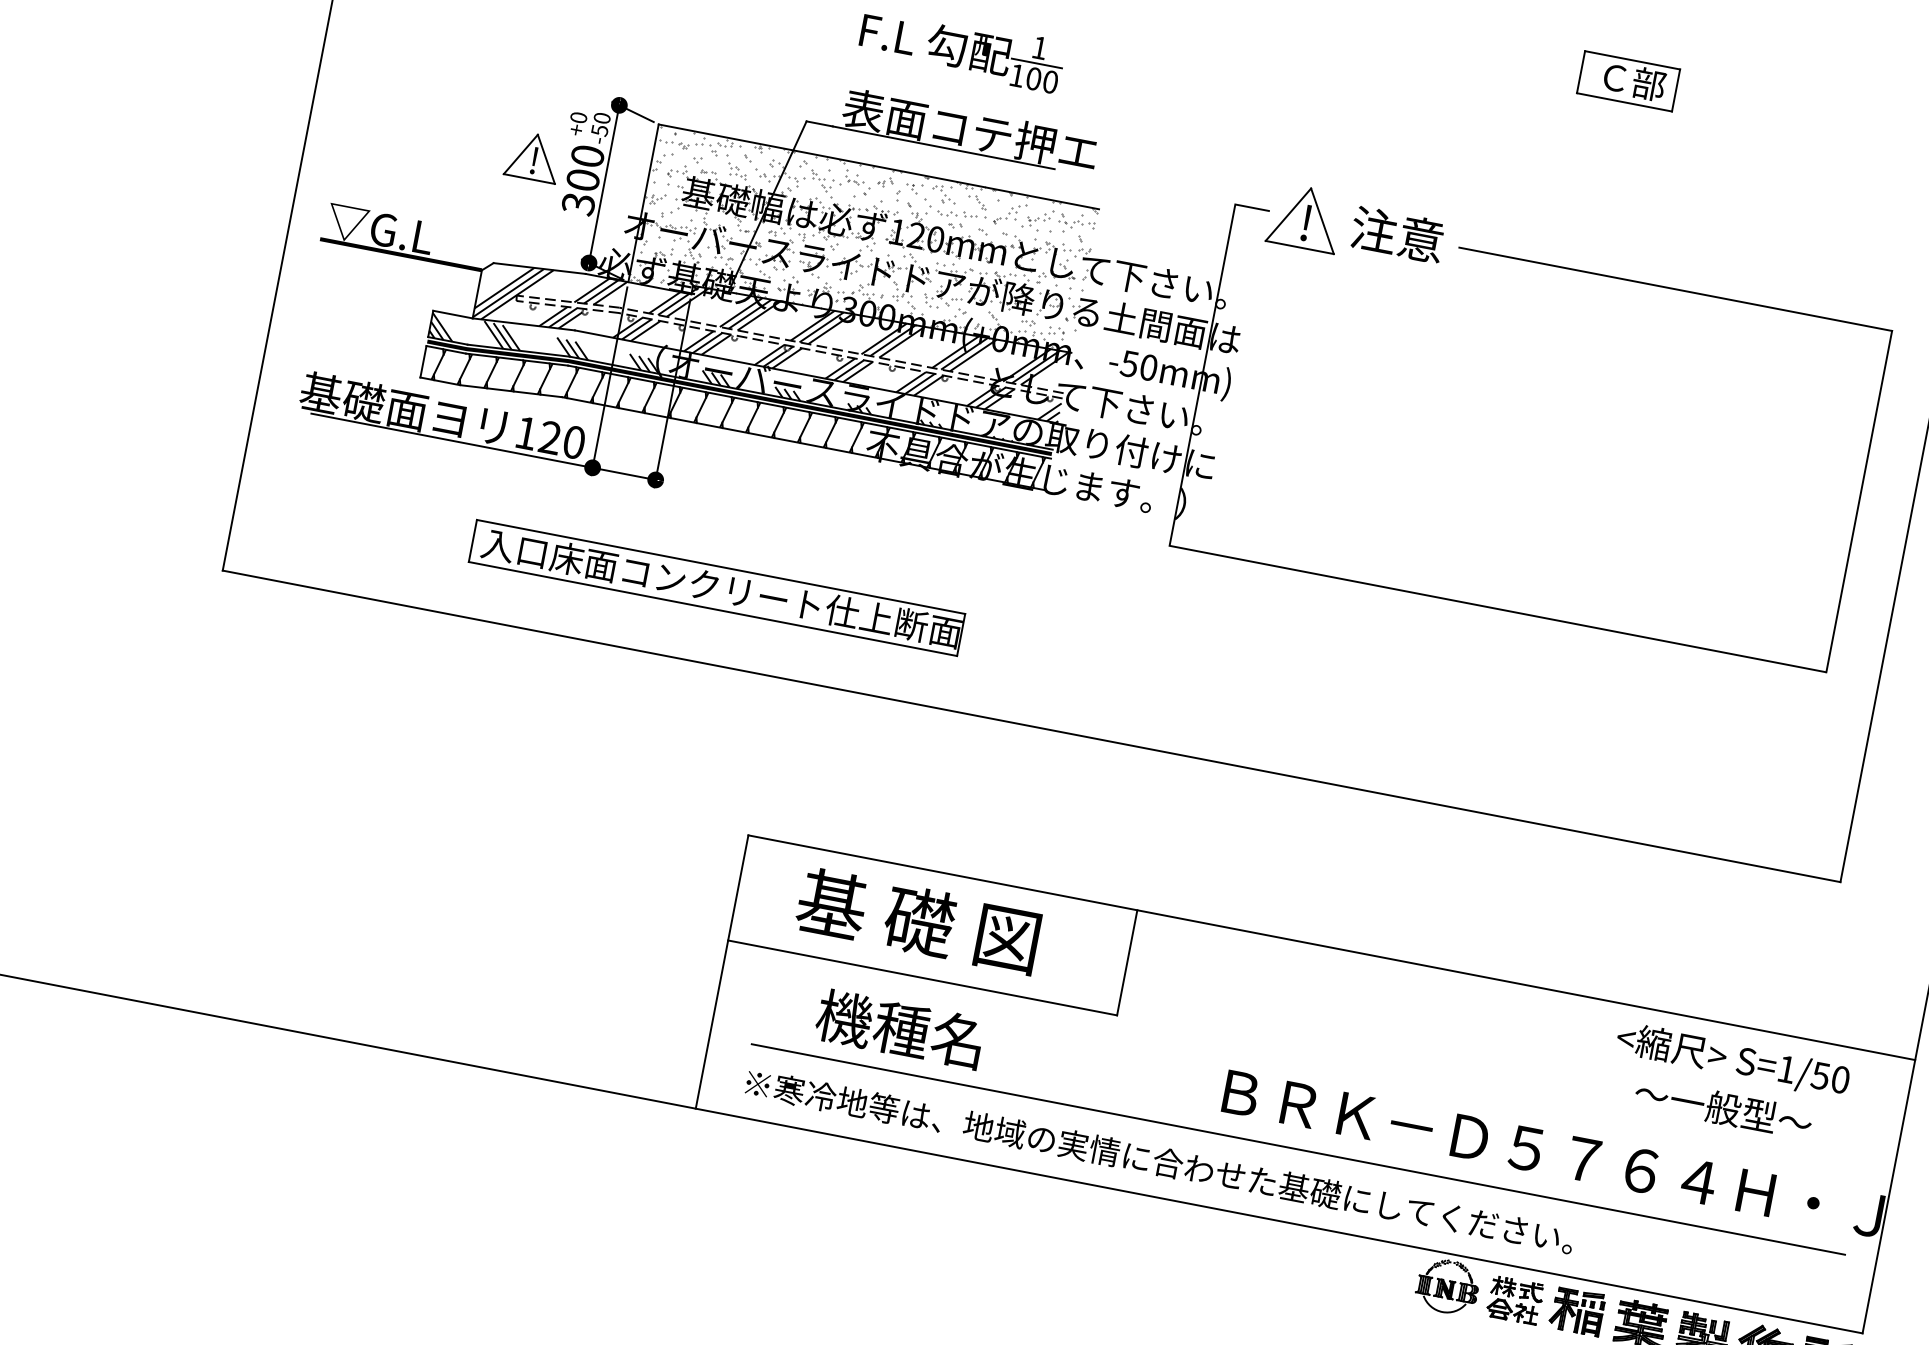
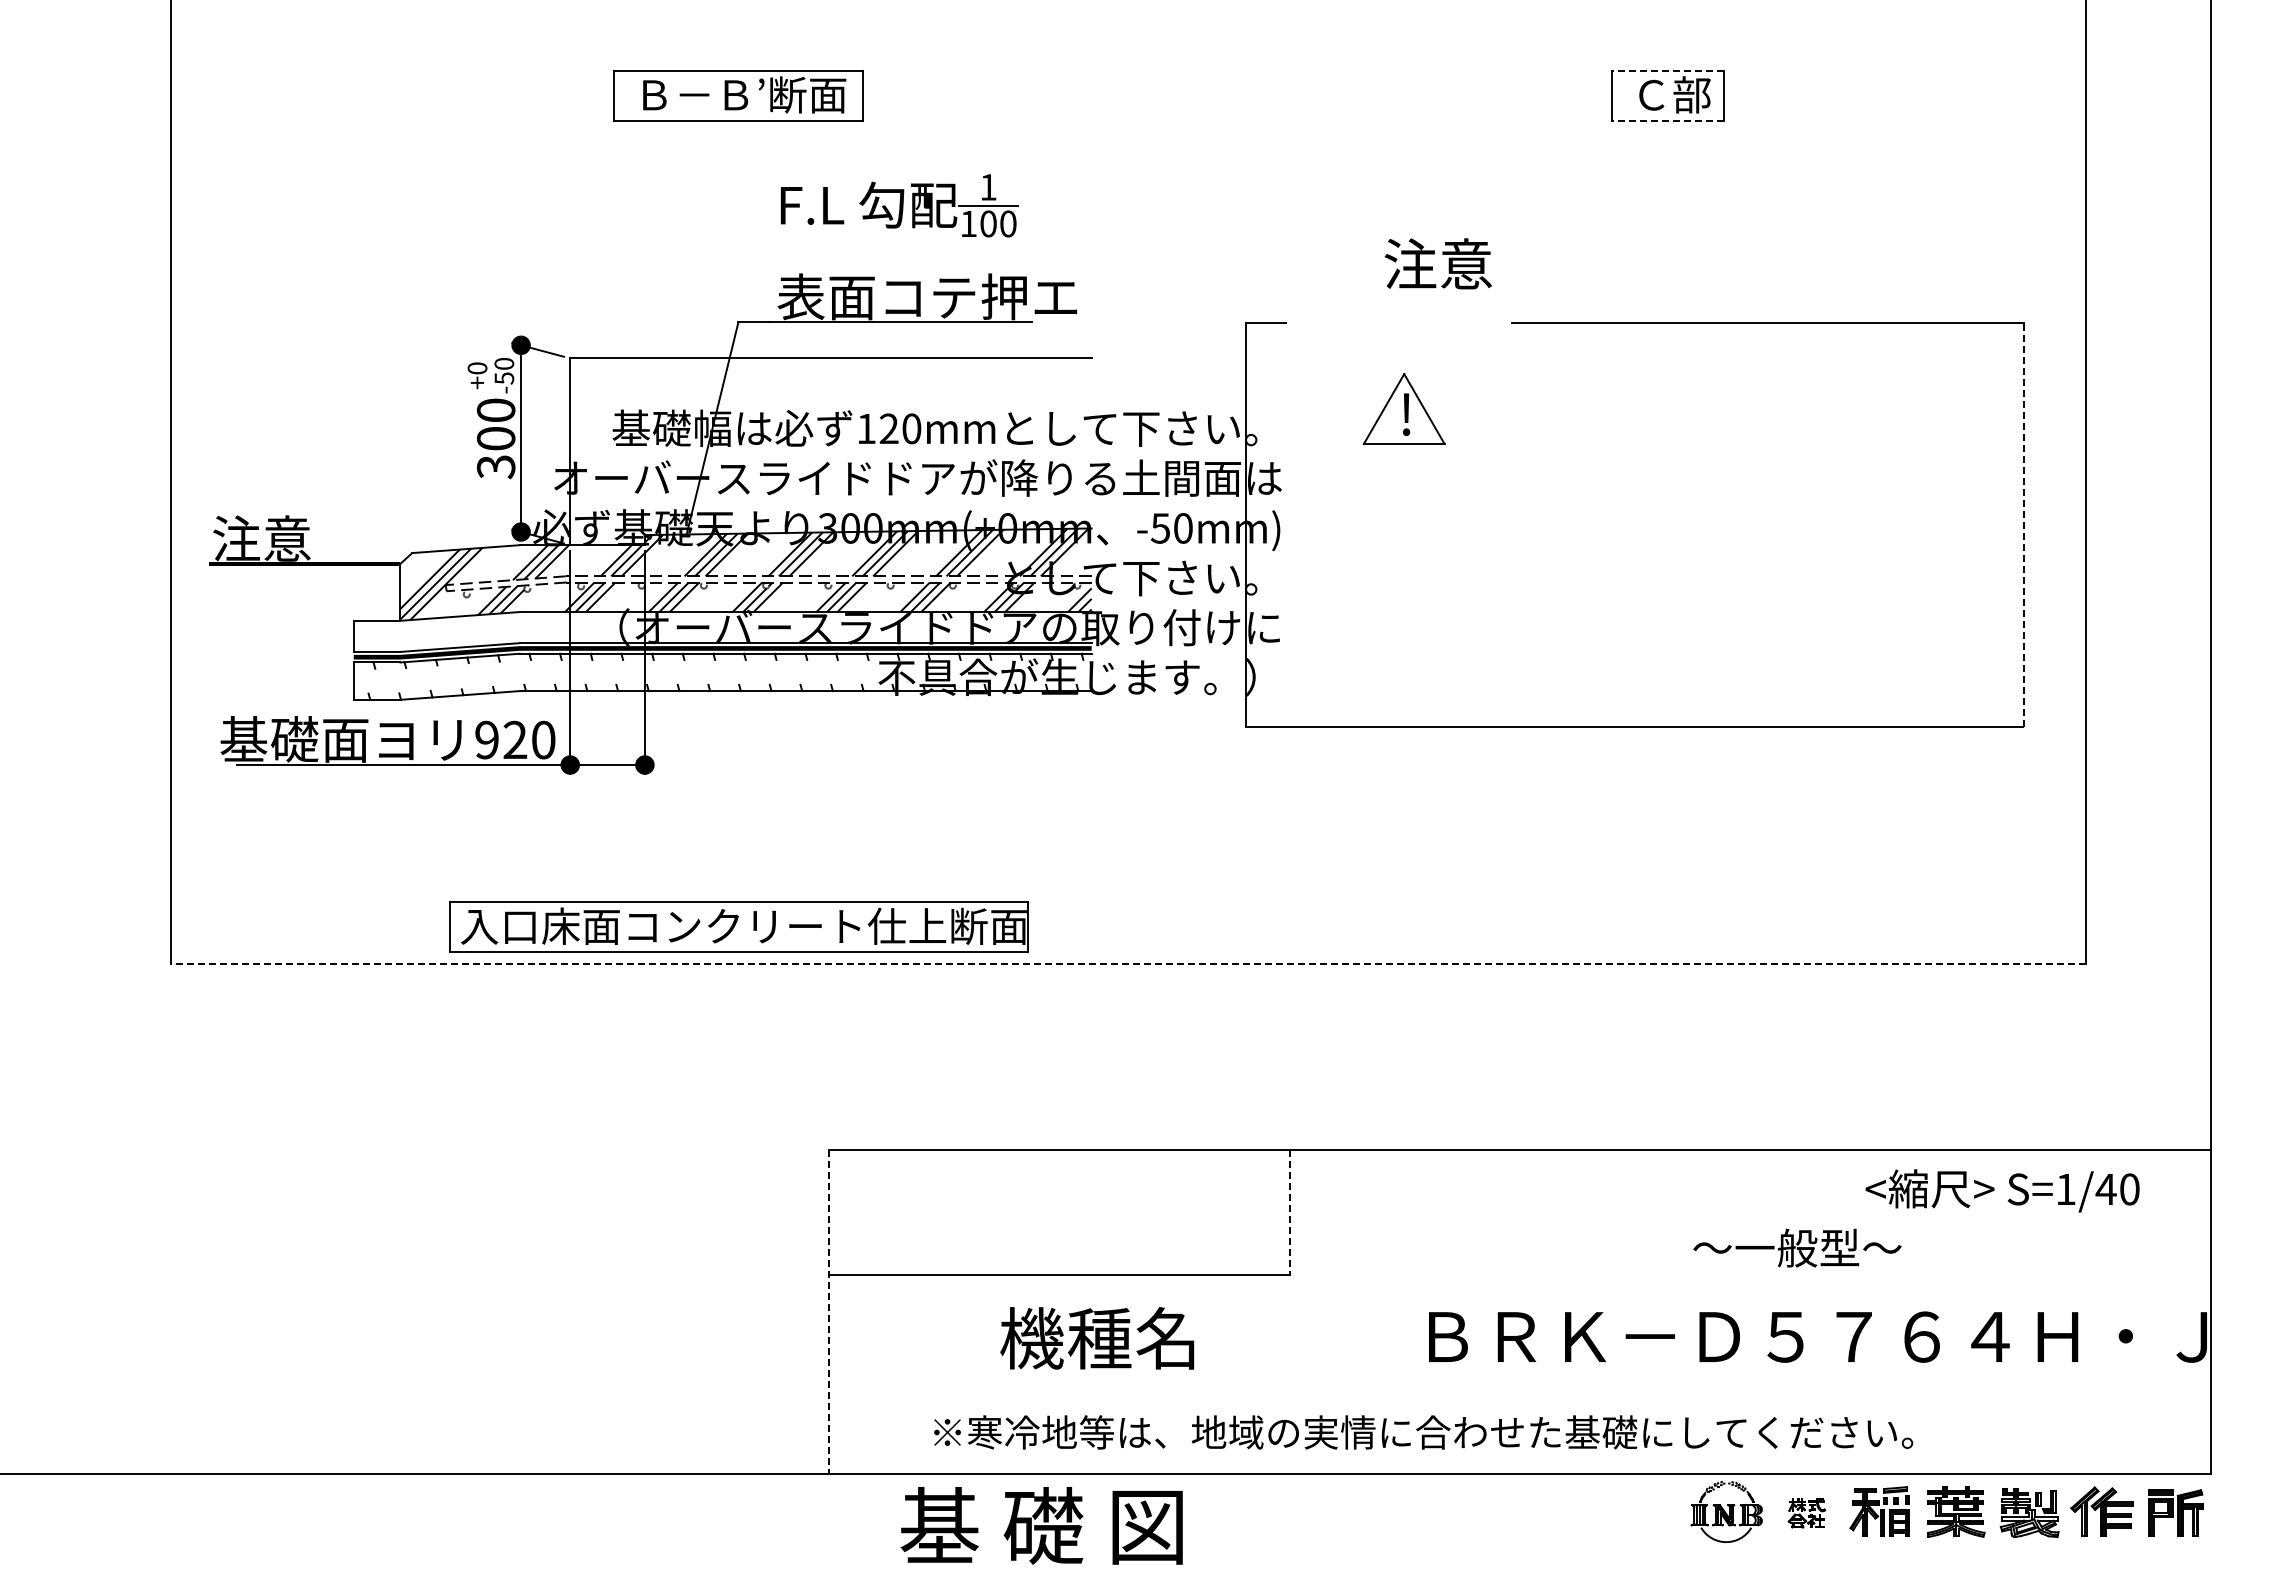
line: (1632, 60) -> (1667, 71), solid -> dashed
line: (1624, 101) -> (1667, 120), solid -> dashed
part: (533, 156) -> (434, 422), removed
part: (1304, 217) -> (1403, 408), moved
text: (379, 228) -> (274, 538), ▽G.L -> 注意
text: (1397, 234) -> (1437, 263), moved
hatch: (863, 244) -> (830, 450), removed
hatch: (721, 380) -> (698, 636), removed
hatch: (738, 418) -> (725, 676), removed
text: (526, 432) -> (486, 739), 120 -> 920
line: (1858, 501) -> (2023, 524), solid -> dashed
part: (716, 587) -> (738, 926), moved
line: (1031, 726) -> (1128, 963), solid -> dashed
text: (918, 920) -> (1041, 1525), moved
line: (1127, 963) -> (1289, 1213), solid -> dashed
line: (721, 972) -> (828, 1312), solid -> dashed
text: (899, 1029) -> (1097, 1338), moved
text: (1820, 1075) -> (2105, 1189), S=1/50 -> S=1/40
text: (1723, 1108) -> (1797, 1247), moved
line: (1297, 1149) -> (1525, 1388), removed
text: (1159, 1161) -> (1423, 1432), moved
part: (1514, 1300) -> (1806, 1513), size x0.6

